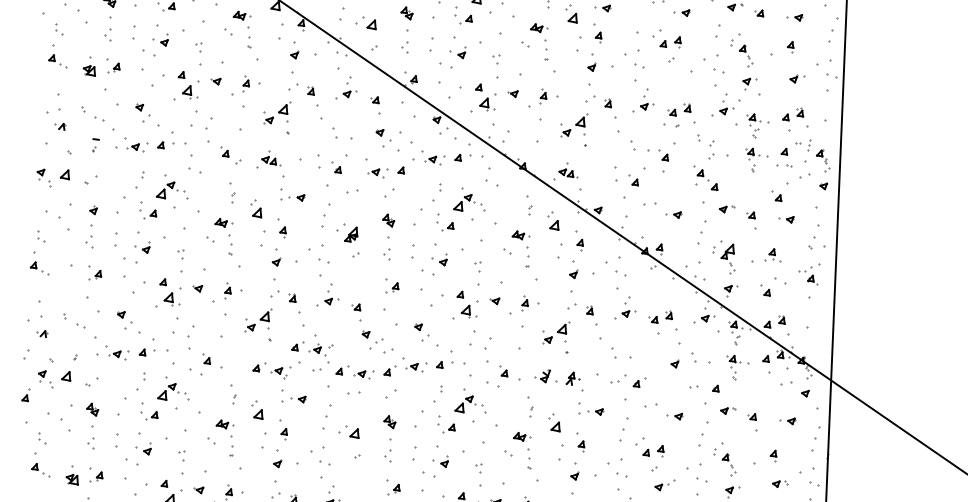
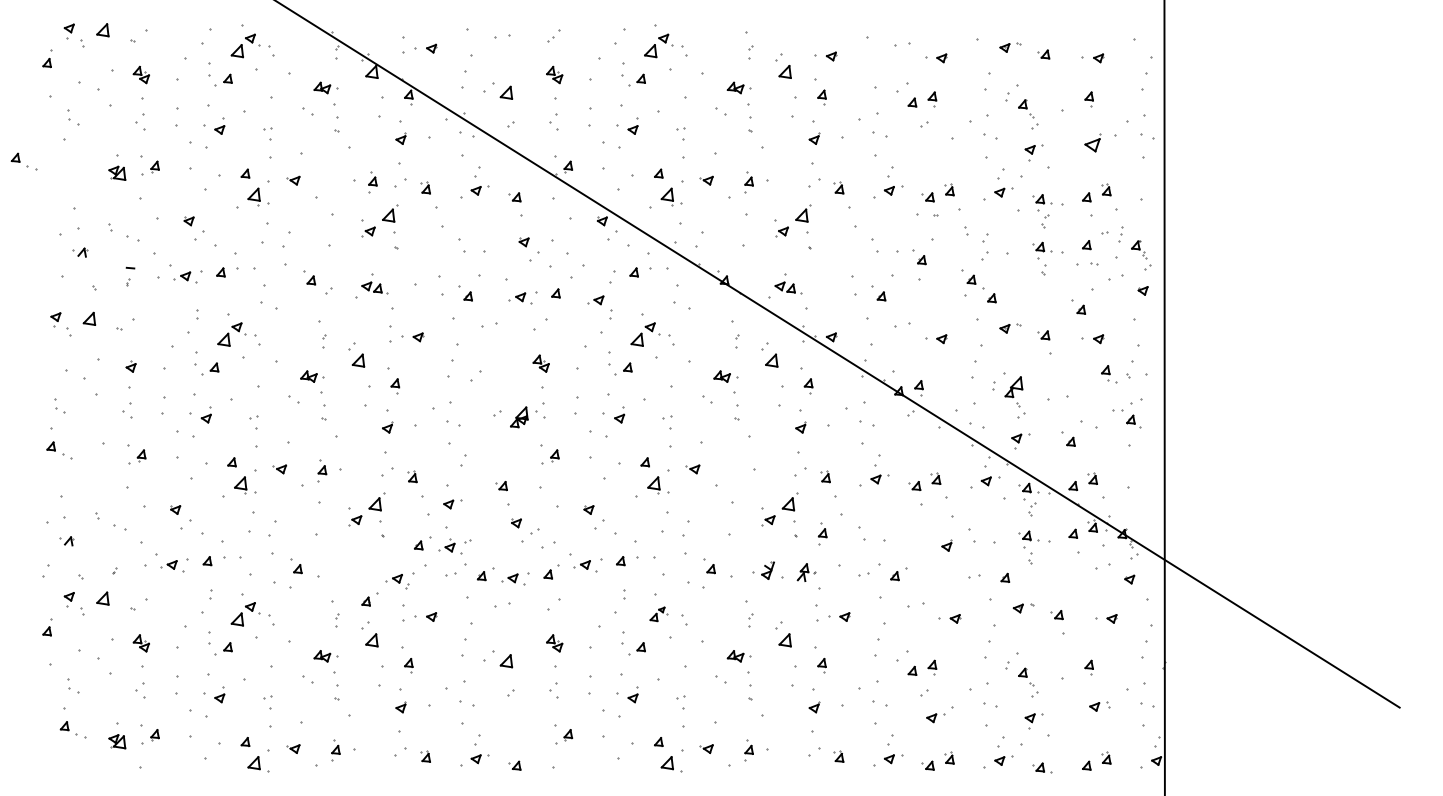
part: (57, 61) -> (23, 161), moved
part: (796, 79) -> (1099, 143), size x1.6
part: (246, 84) -> (372, 182), moved
part: (430, 159) -> (595, 300), moved
part: (351, 234) -> (519, 417), moved
part: (774, 255) -> (1109, 374), moved
part: (331, 301) -> (452, 504), moved
part: (525, 303) -> (822, 533), moved
part: (258, 366) -> (369, 599), moved
part: (465, 404) -> (658, 614), size x0.6

